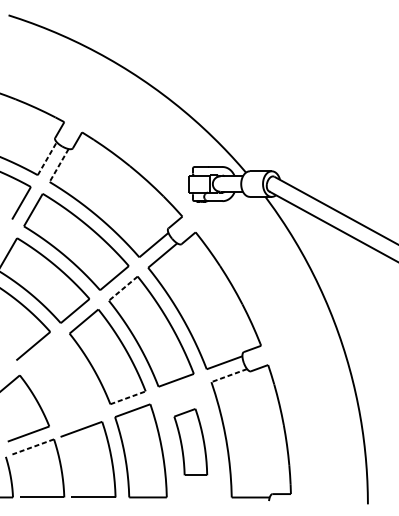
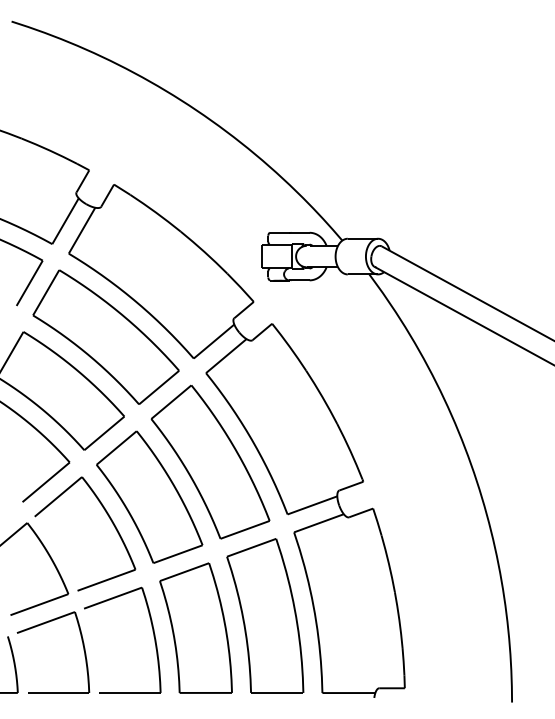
line: (47, 158) -> (65, 220), dashed -> solid
line: (58, 166) -> (81, 231), dashed -> solid
line: (123, 288) -> (171, 402), dashed -> solid
part: (78, 371) -> (108, 517), added
line: (228, 375) -> (318, 523), dashed -> solid
line: (128, 398) -> (178, 554), dashed -> solid
part: (190, 441) -> (265, 615), size x1.67
line: (32, 446) -> (45, 622), dashed -> solid

